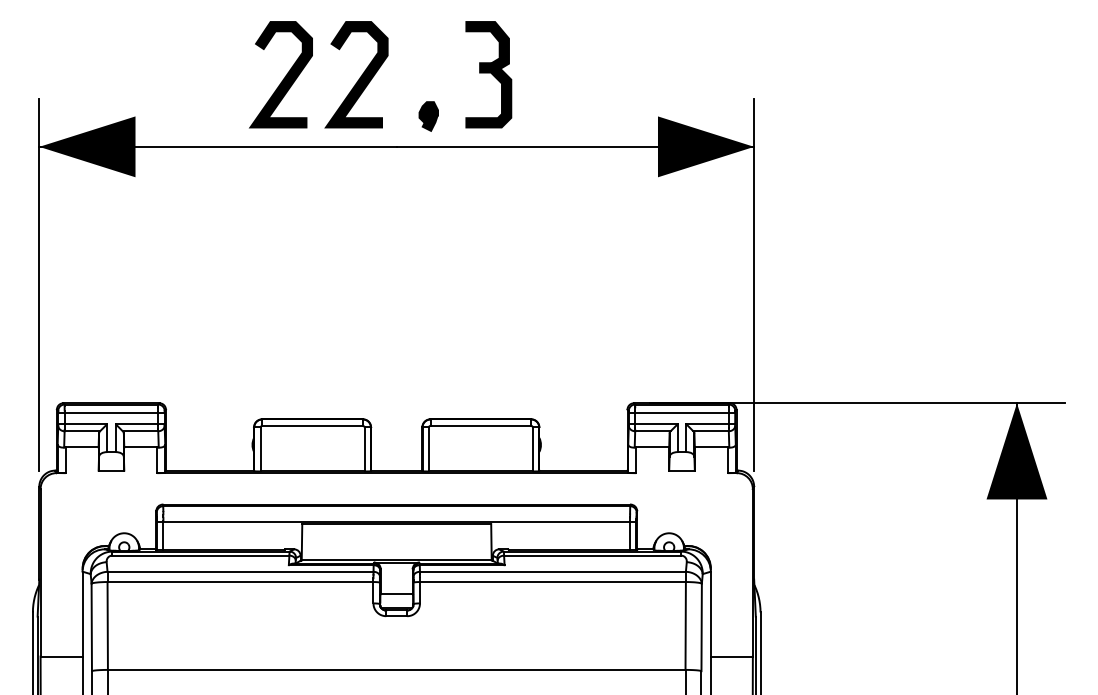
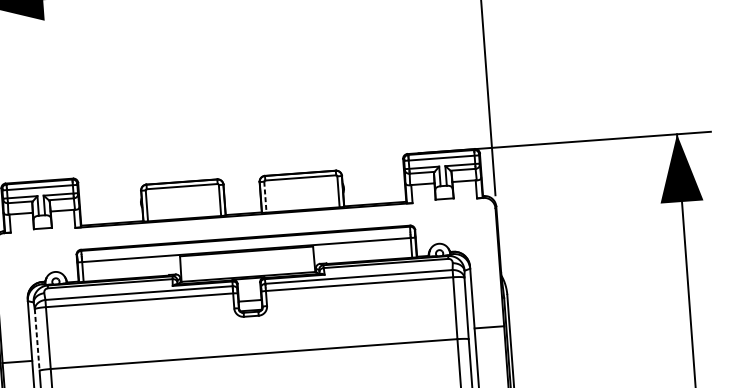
line: (428, 449) -> (265, 197), solid -> dashed
line: (91, 627) -> (37, 340), solid -> dashed

